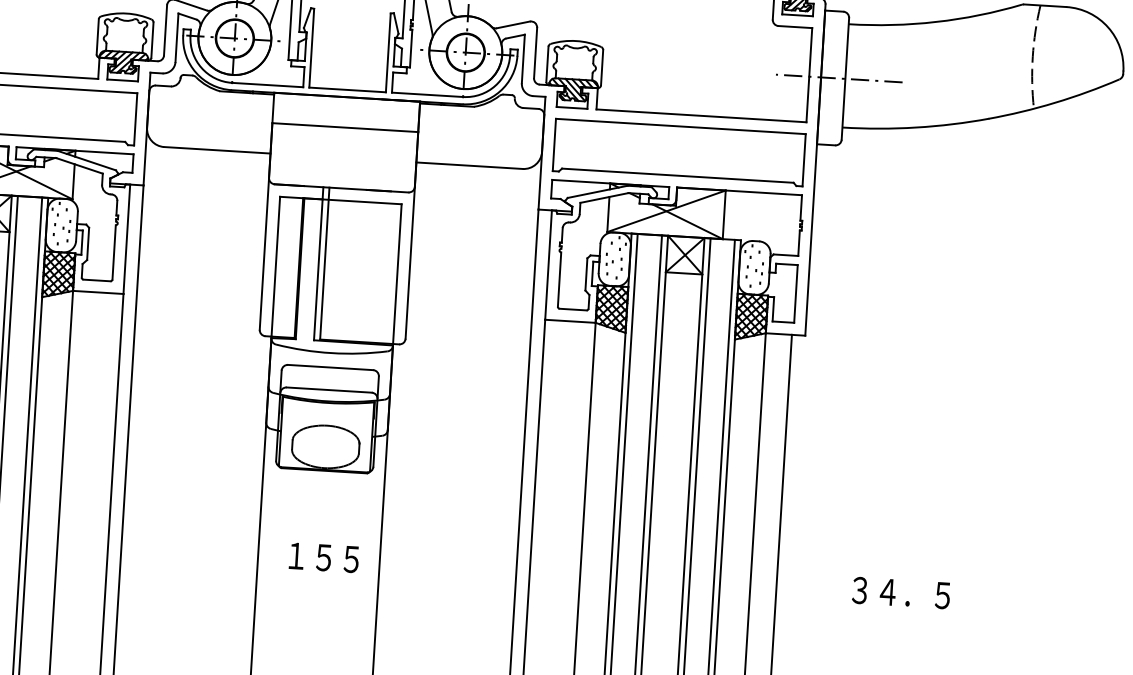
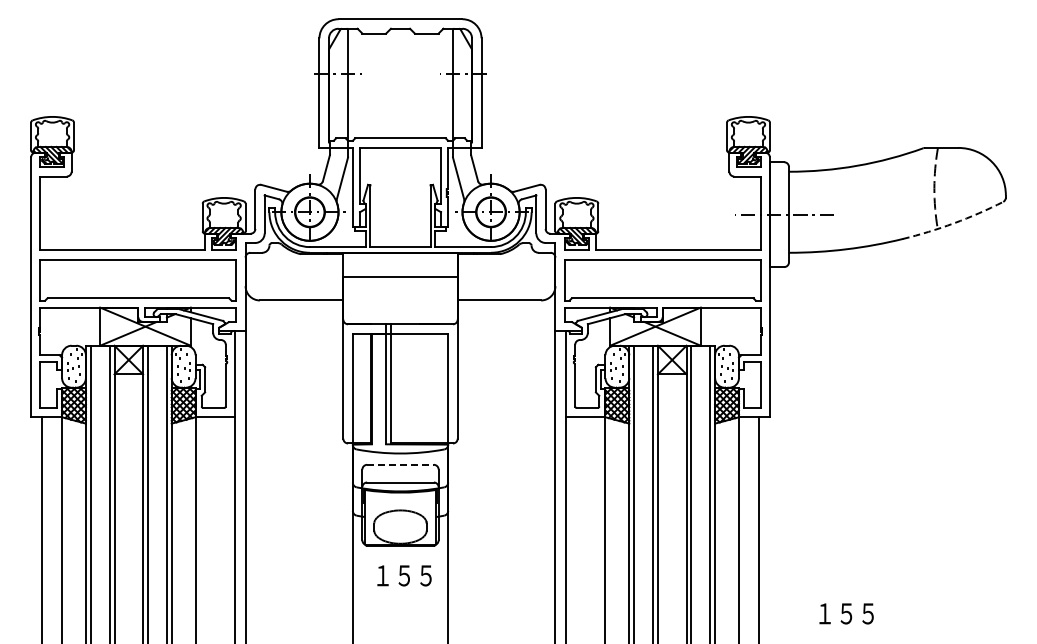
arc: (1055, 103) -> (954, 223), solid -> dashed
line: (331, 367) -> (401, 464), solid -> dashed
text: (324, 557) -> (404, 575), moved
text: (901, 592) -> (857, 613), ３４．５ -> １５５

